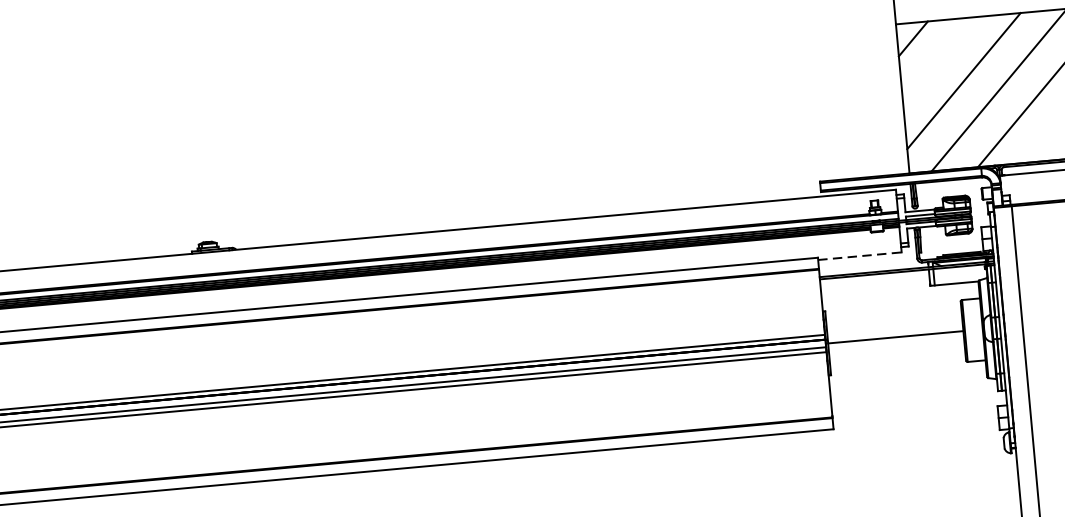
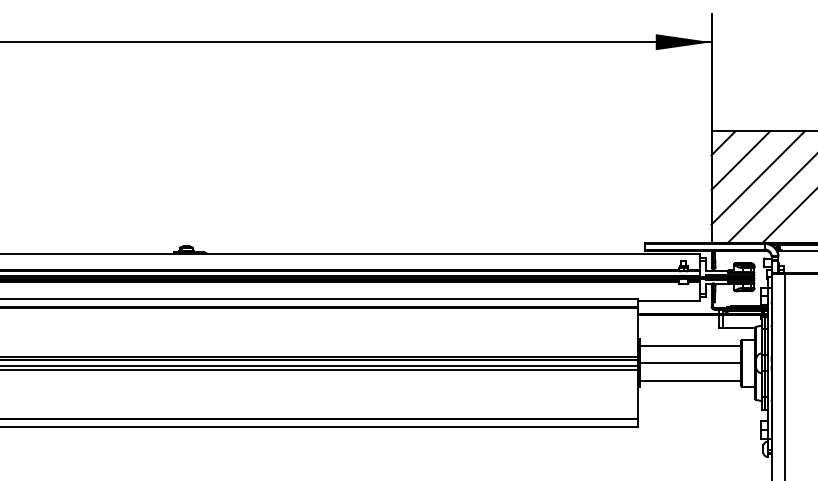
line: (938, 59) -> (740, 160), added
line: (860, 255) -> (669, 300), dashed -> solid
line: (892, 313) -> (689, 345), added
line: (896, 361) -> (689, 381), added

